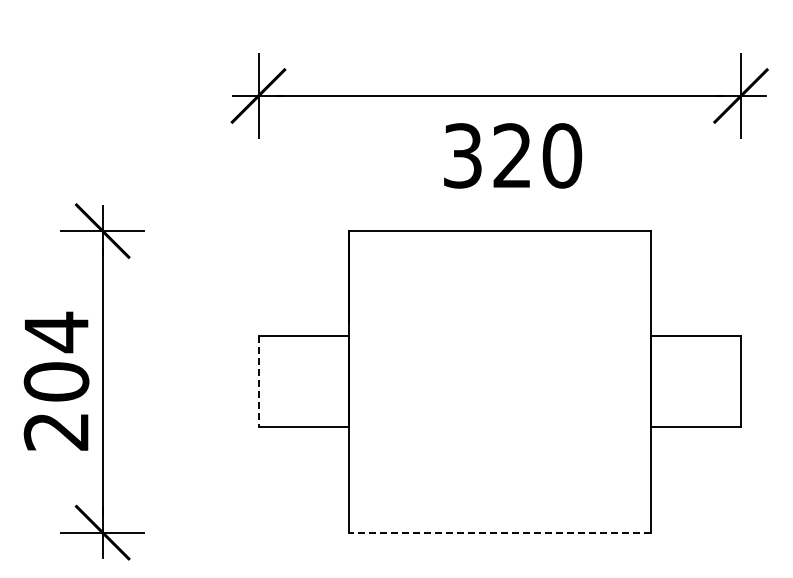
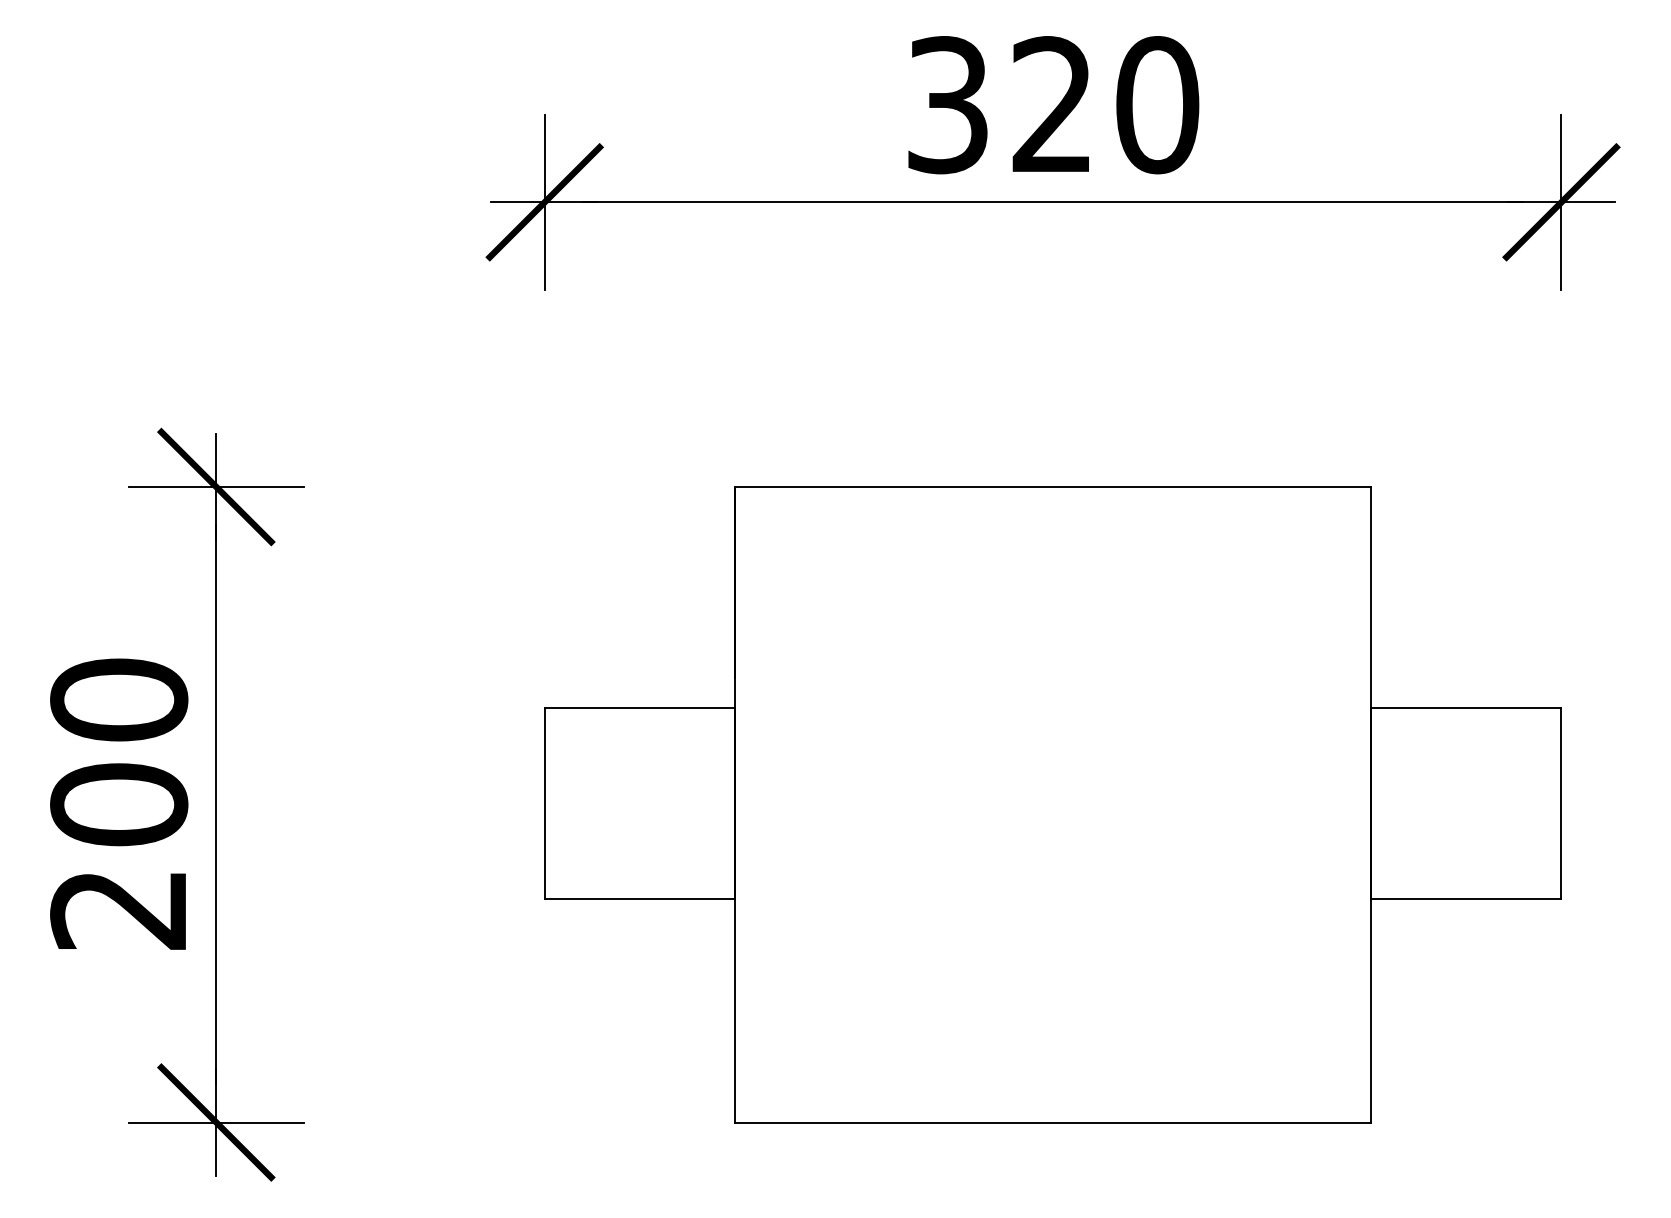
text: (513, 155) -> (1054, 104), moved
text: (56, 332) -> (119, 700), 204 -> 200
line: (258, 381) -> (544, 803), dashed -> solid
line: (499, 532) -> (1052, 1122), dashed -> solid

